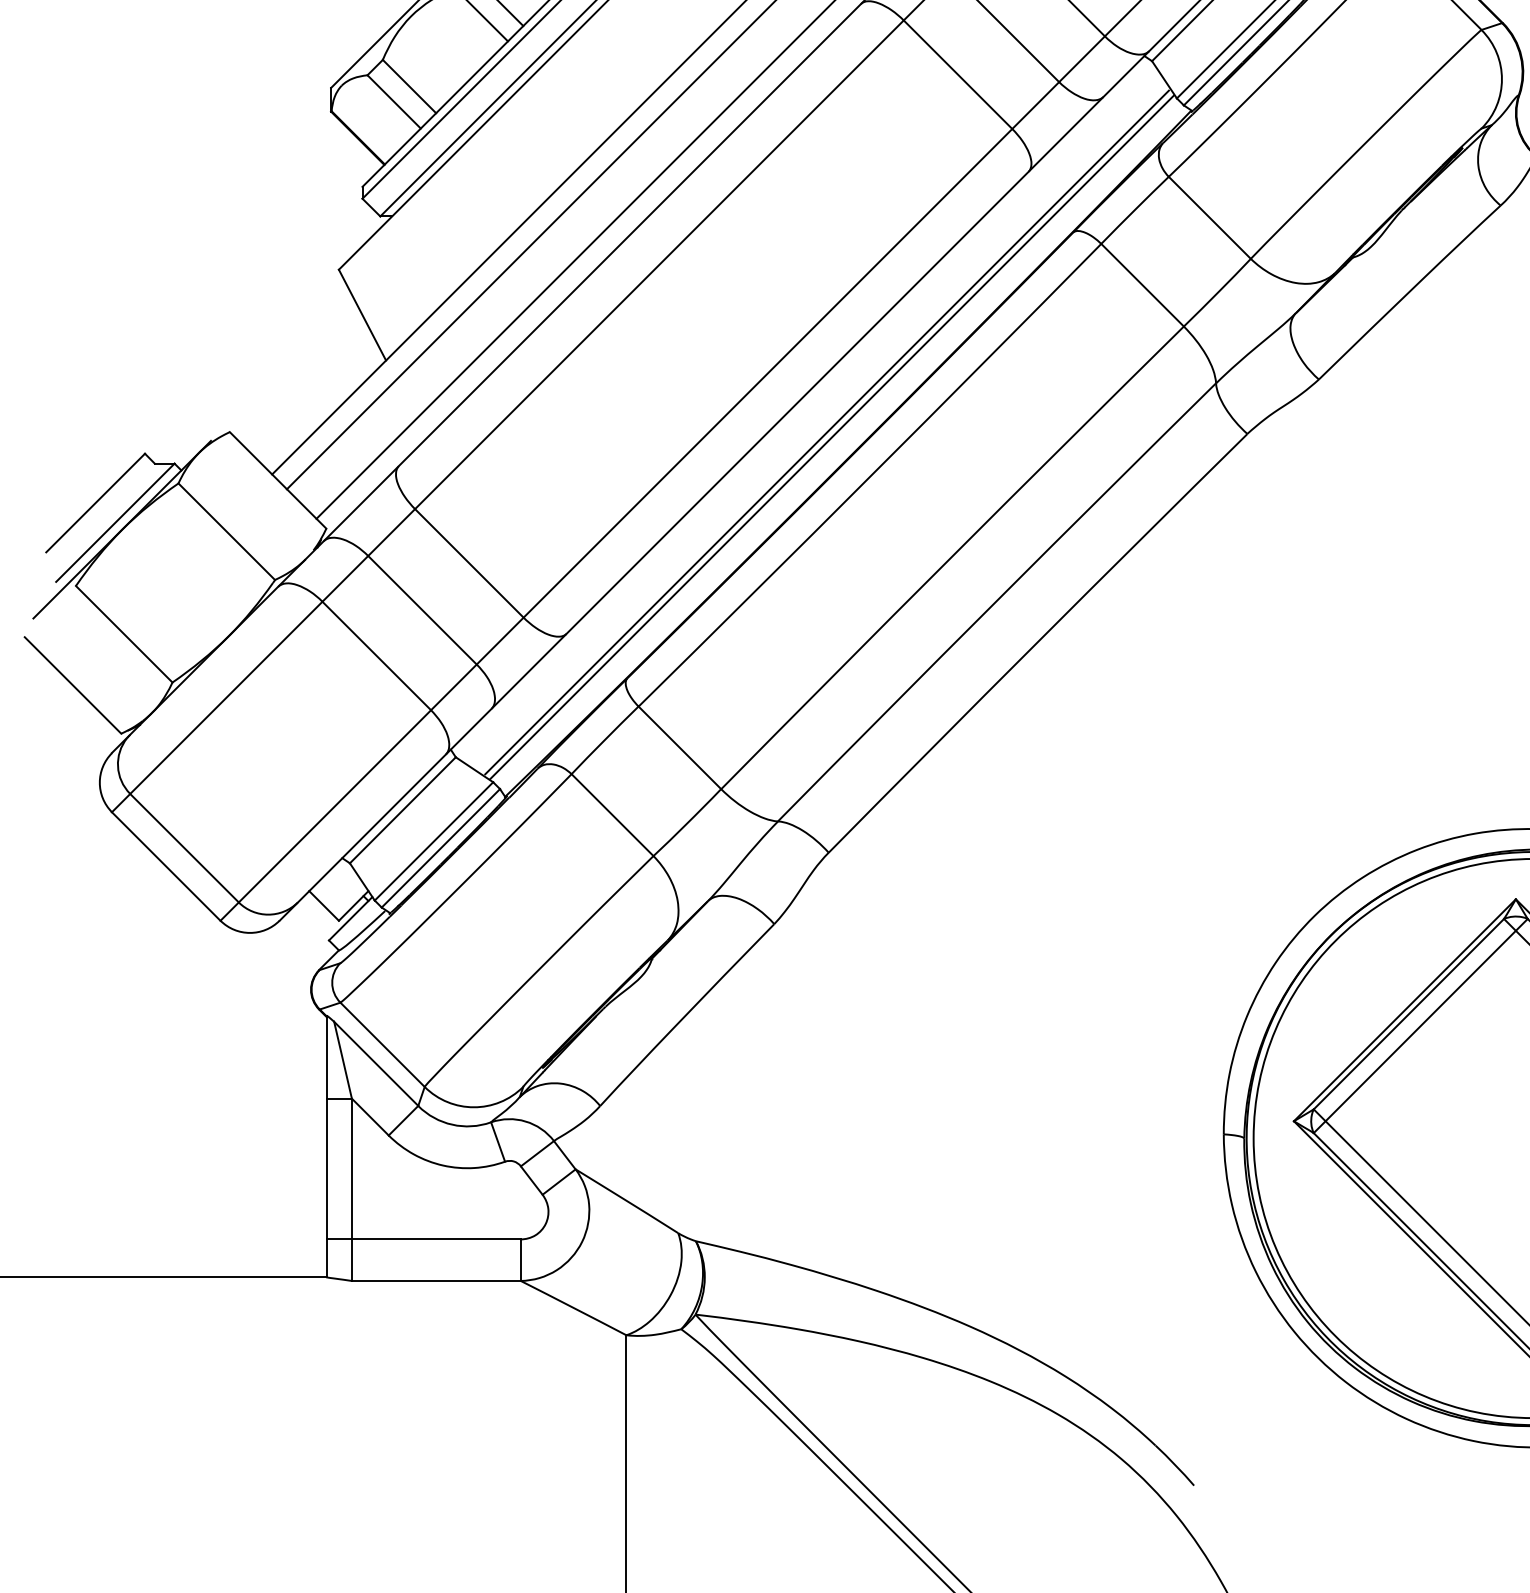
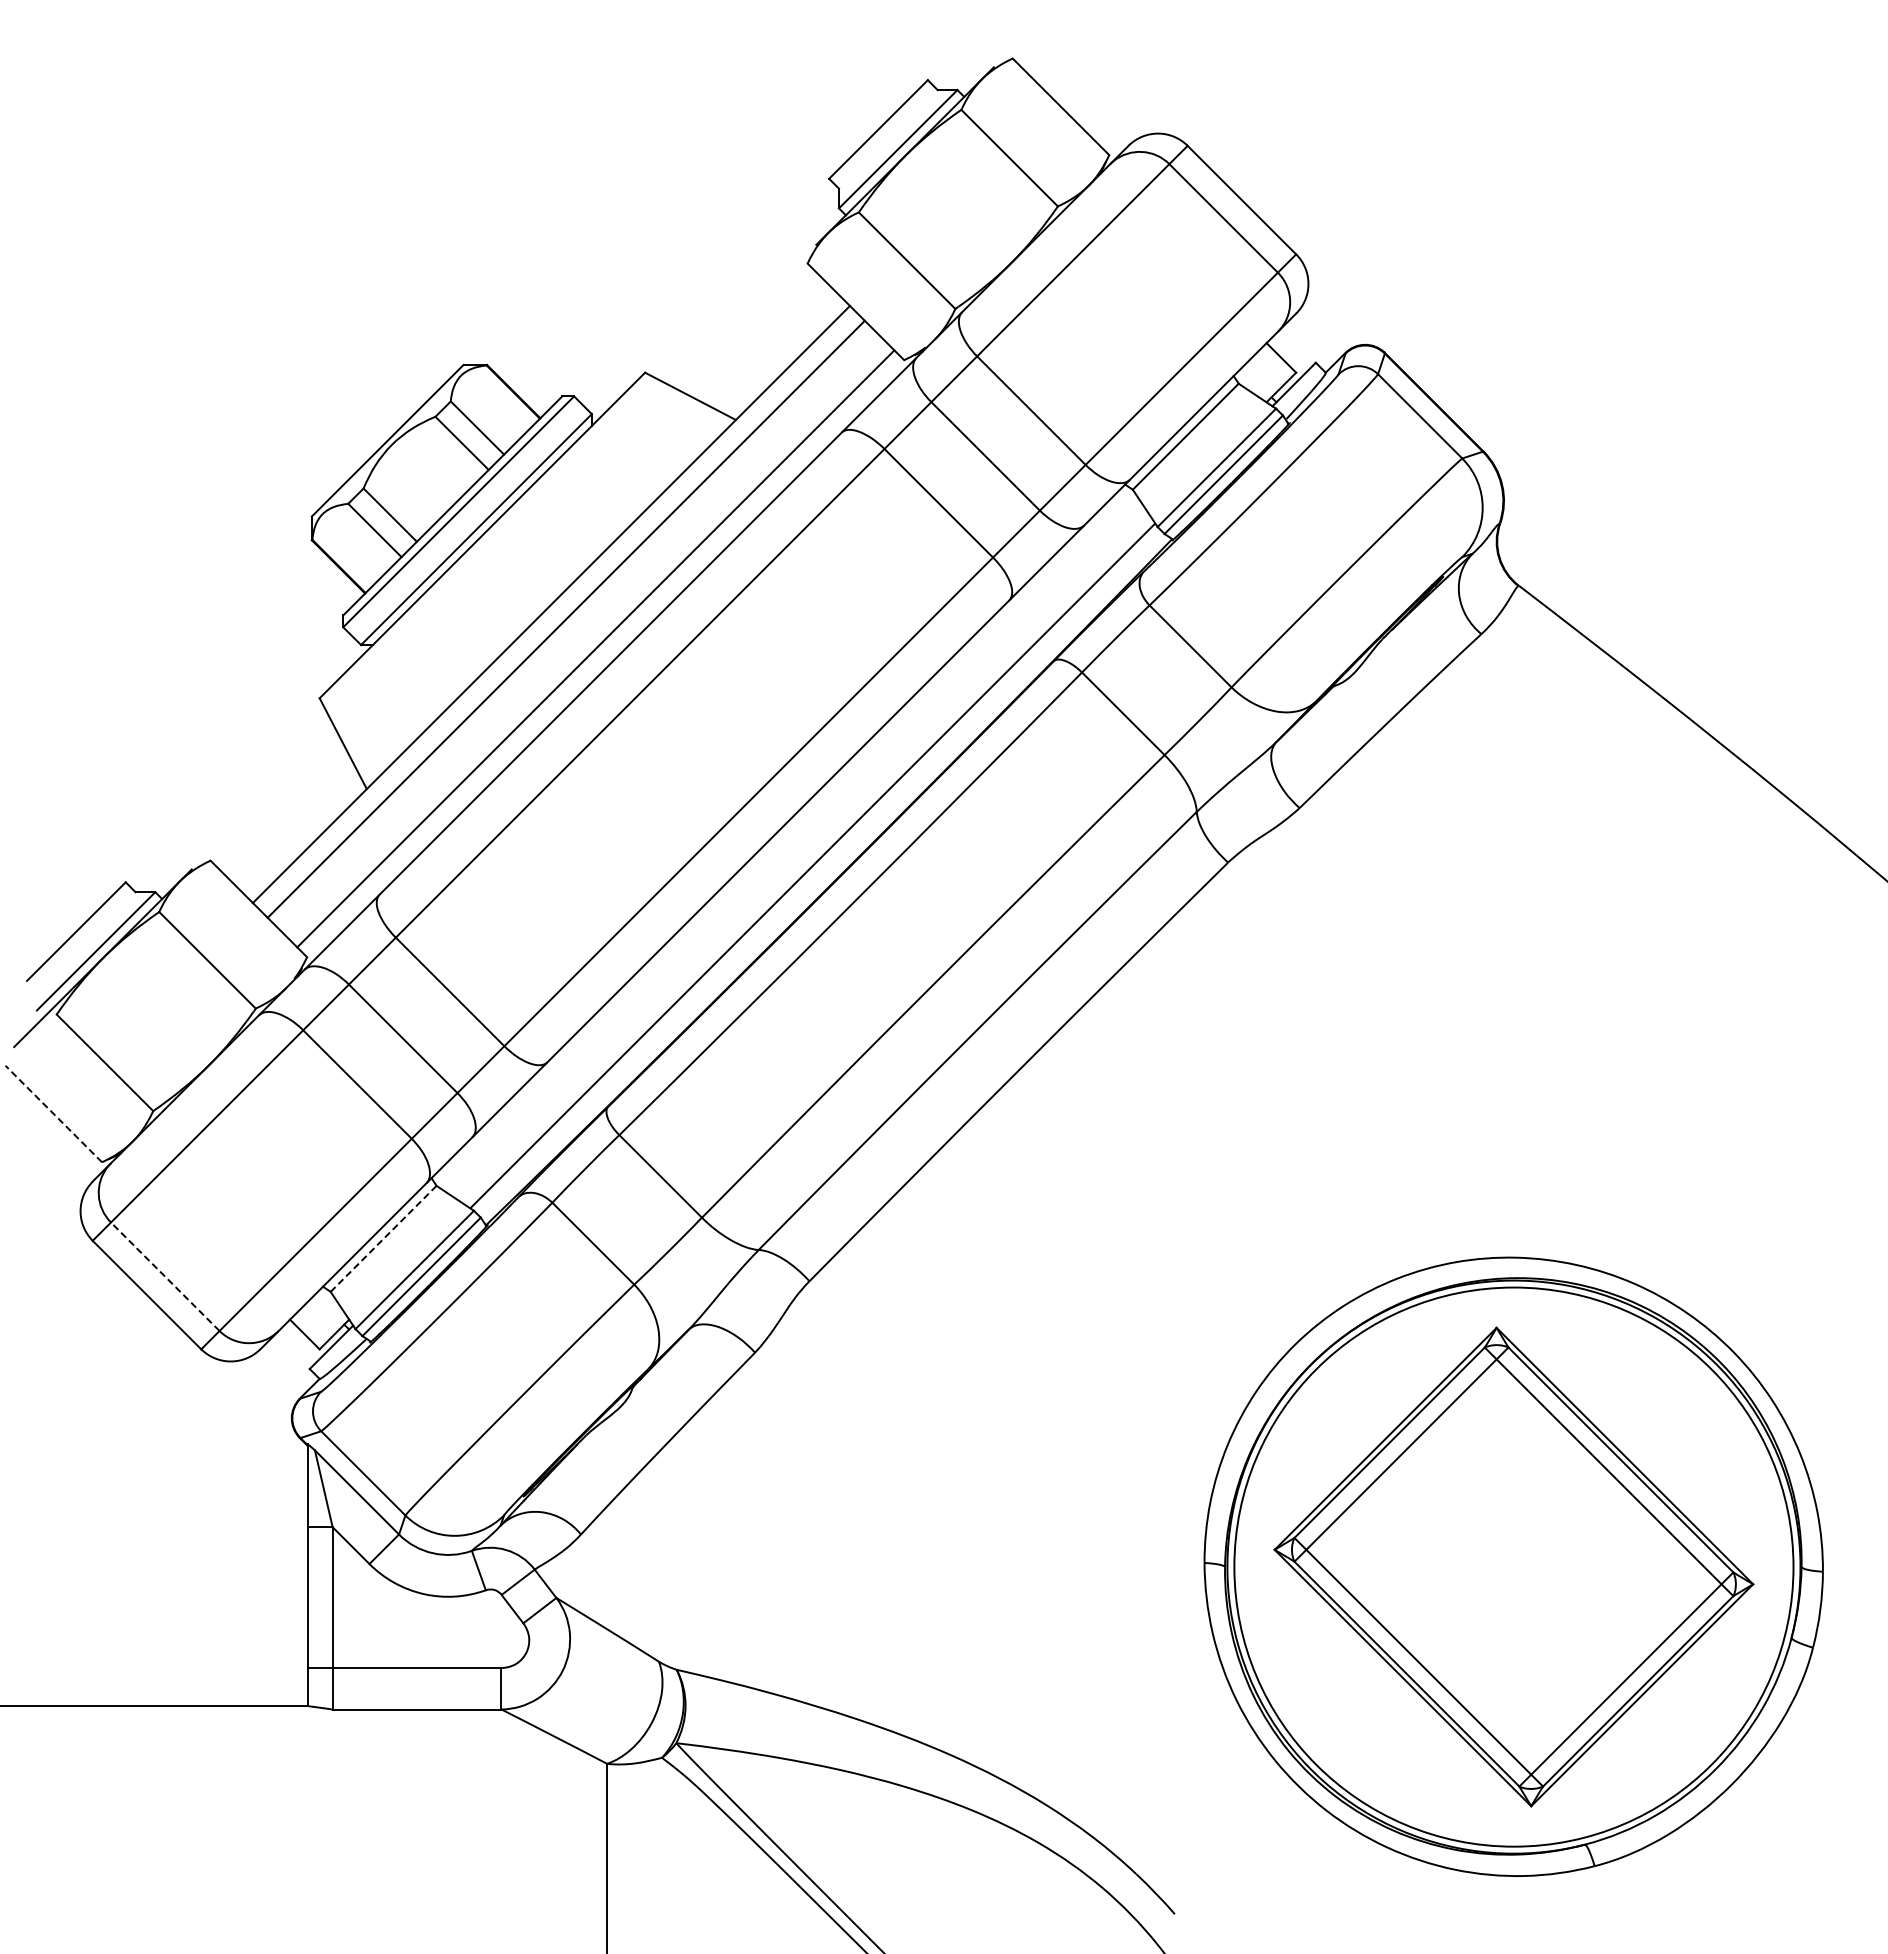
line: (826, 431) -> (807, 860), removed
line: (72, 684) -> (53, 1113), solid -> dashed
line: (402, 809) -> (383, 1238), solid -> dashed
line: (184, 847) -> (165, 1276), solid -> dashed

